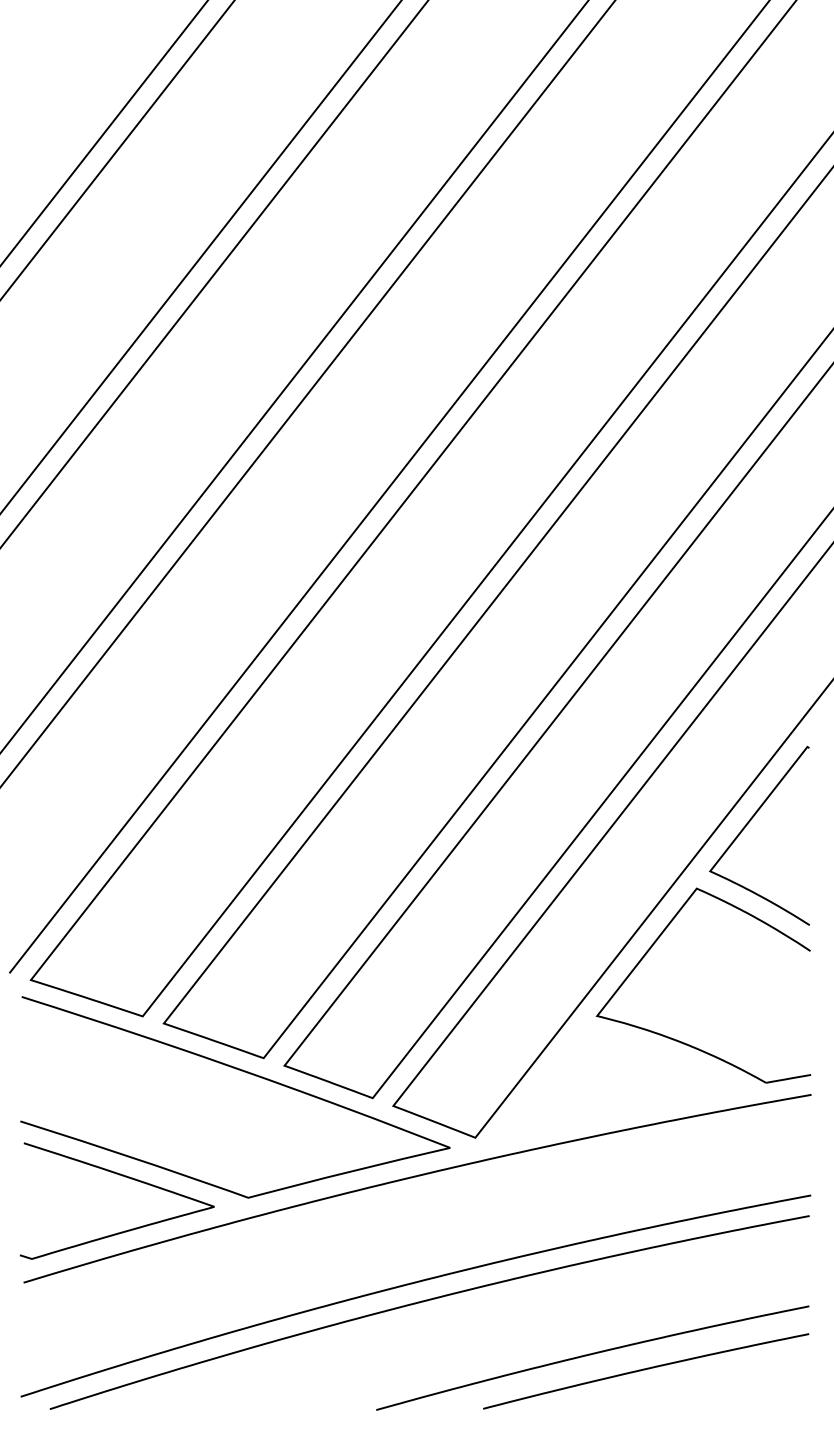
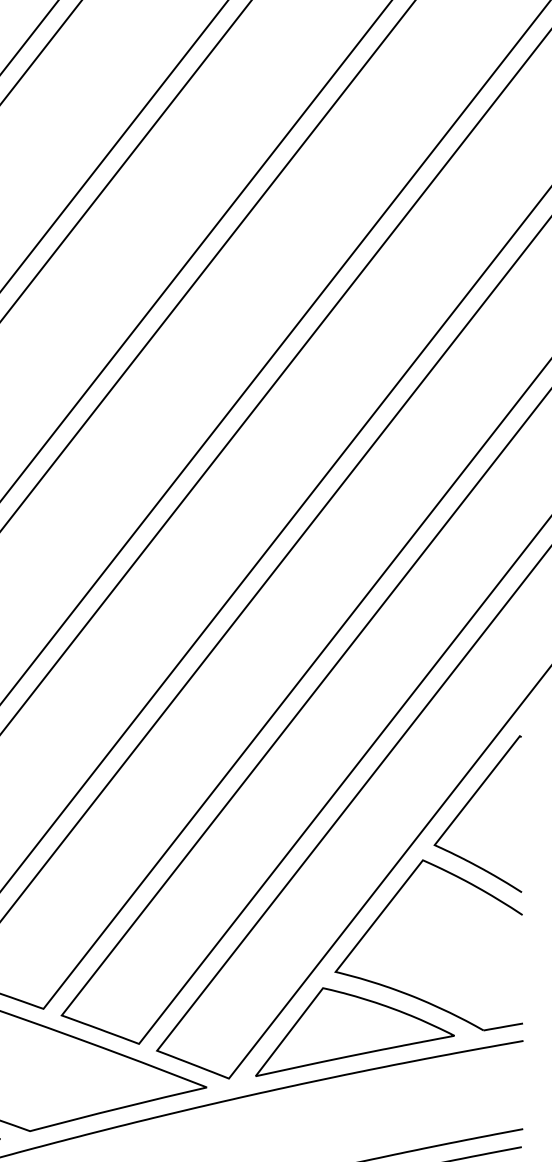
part: (618, 1084) -> (354, 1031), added

